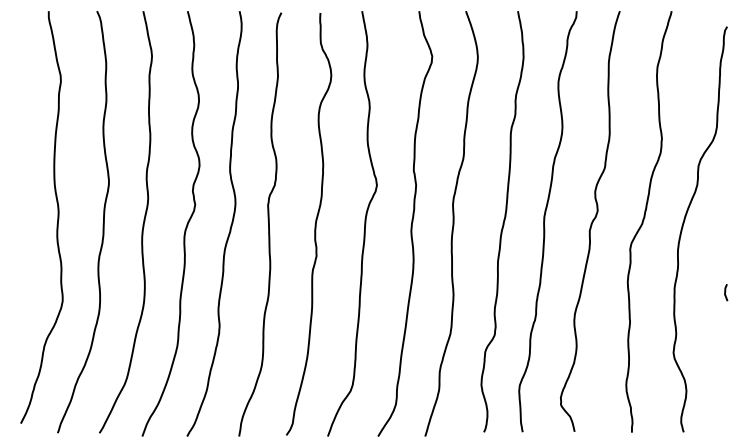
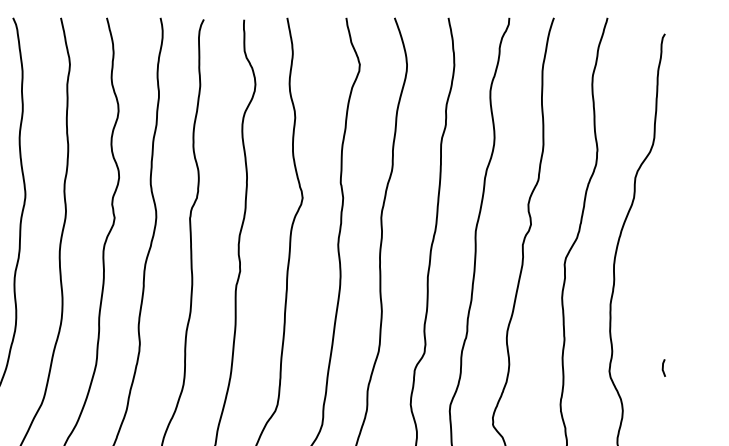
curve: (726, 291) -> (664, 366), moved

